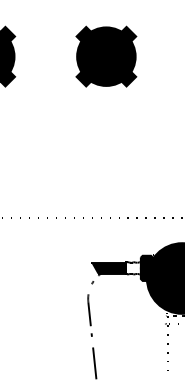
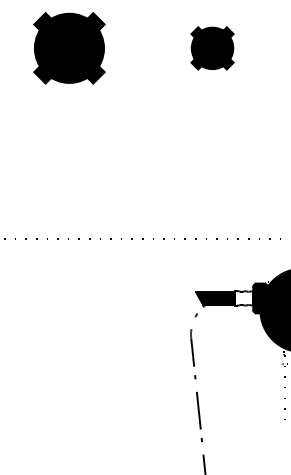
part: (106, 56) -> (212, 48), size x0.6

